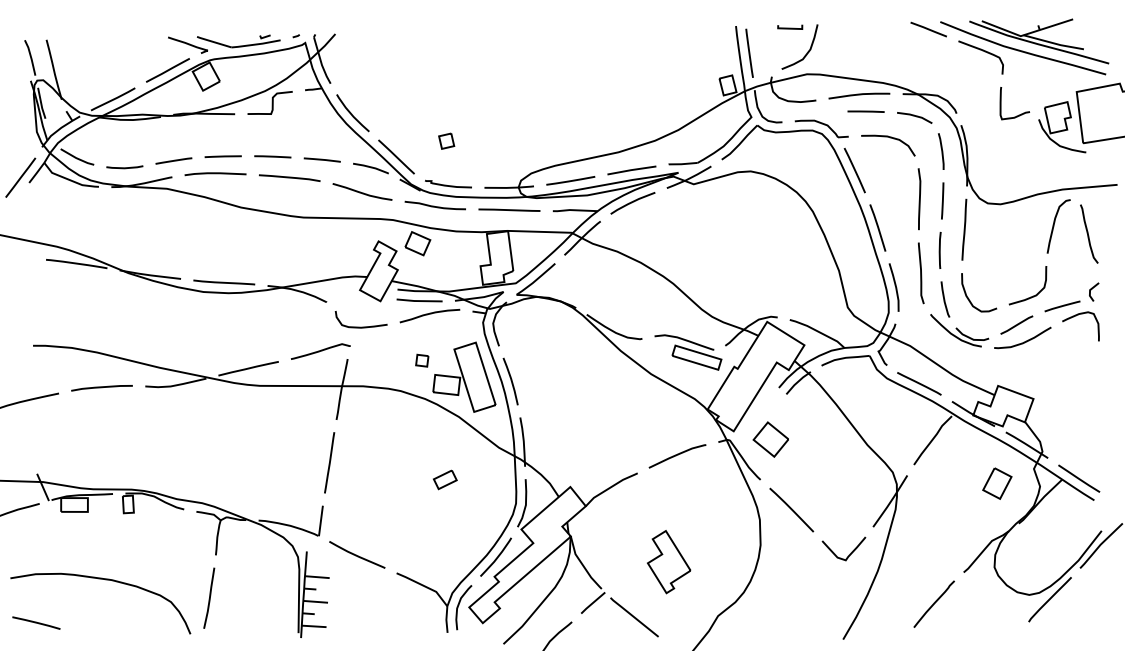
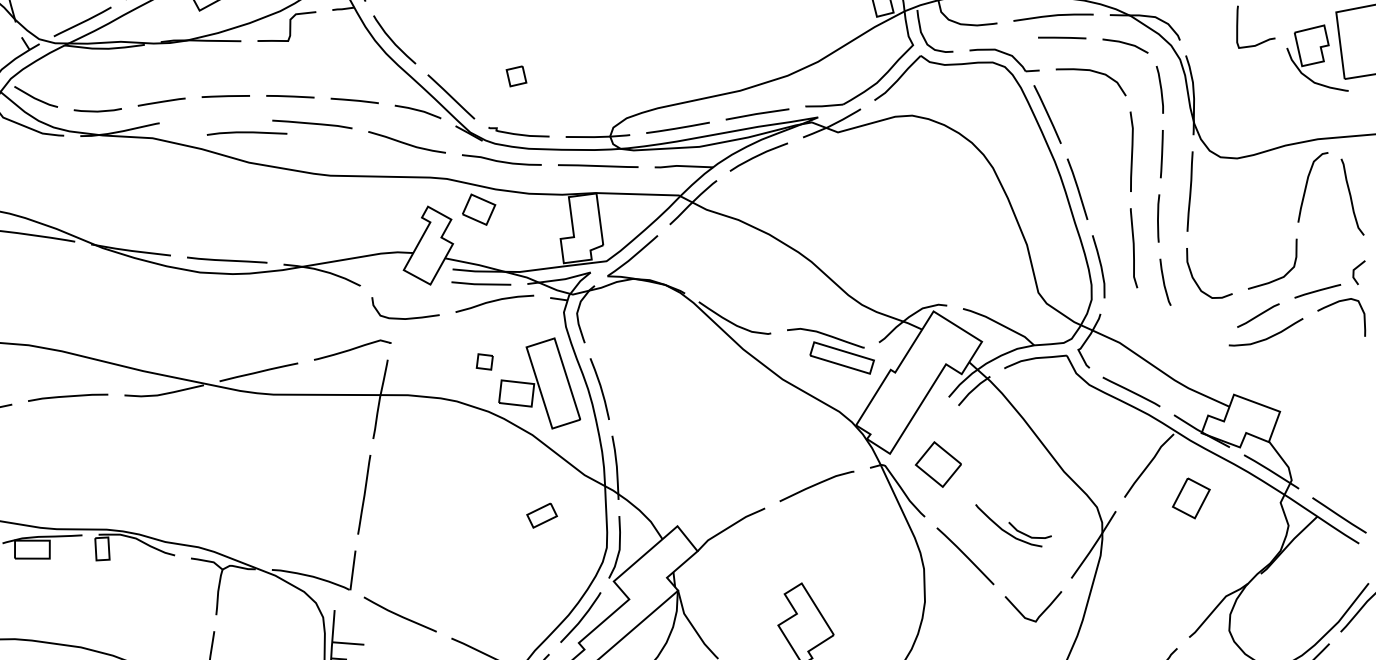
curve: (215, 174) -> (247, 133), moved
part: (959, 330) -> (1013, 525), moved
part: (445, 479) -> (542, 515), moved
part: (997, 483) -> (1191, 498), moved

